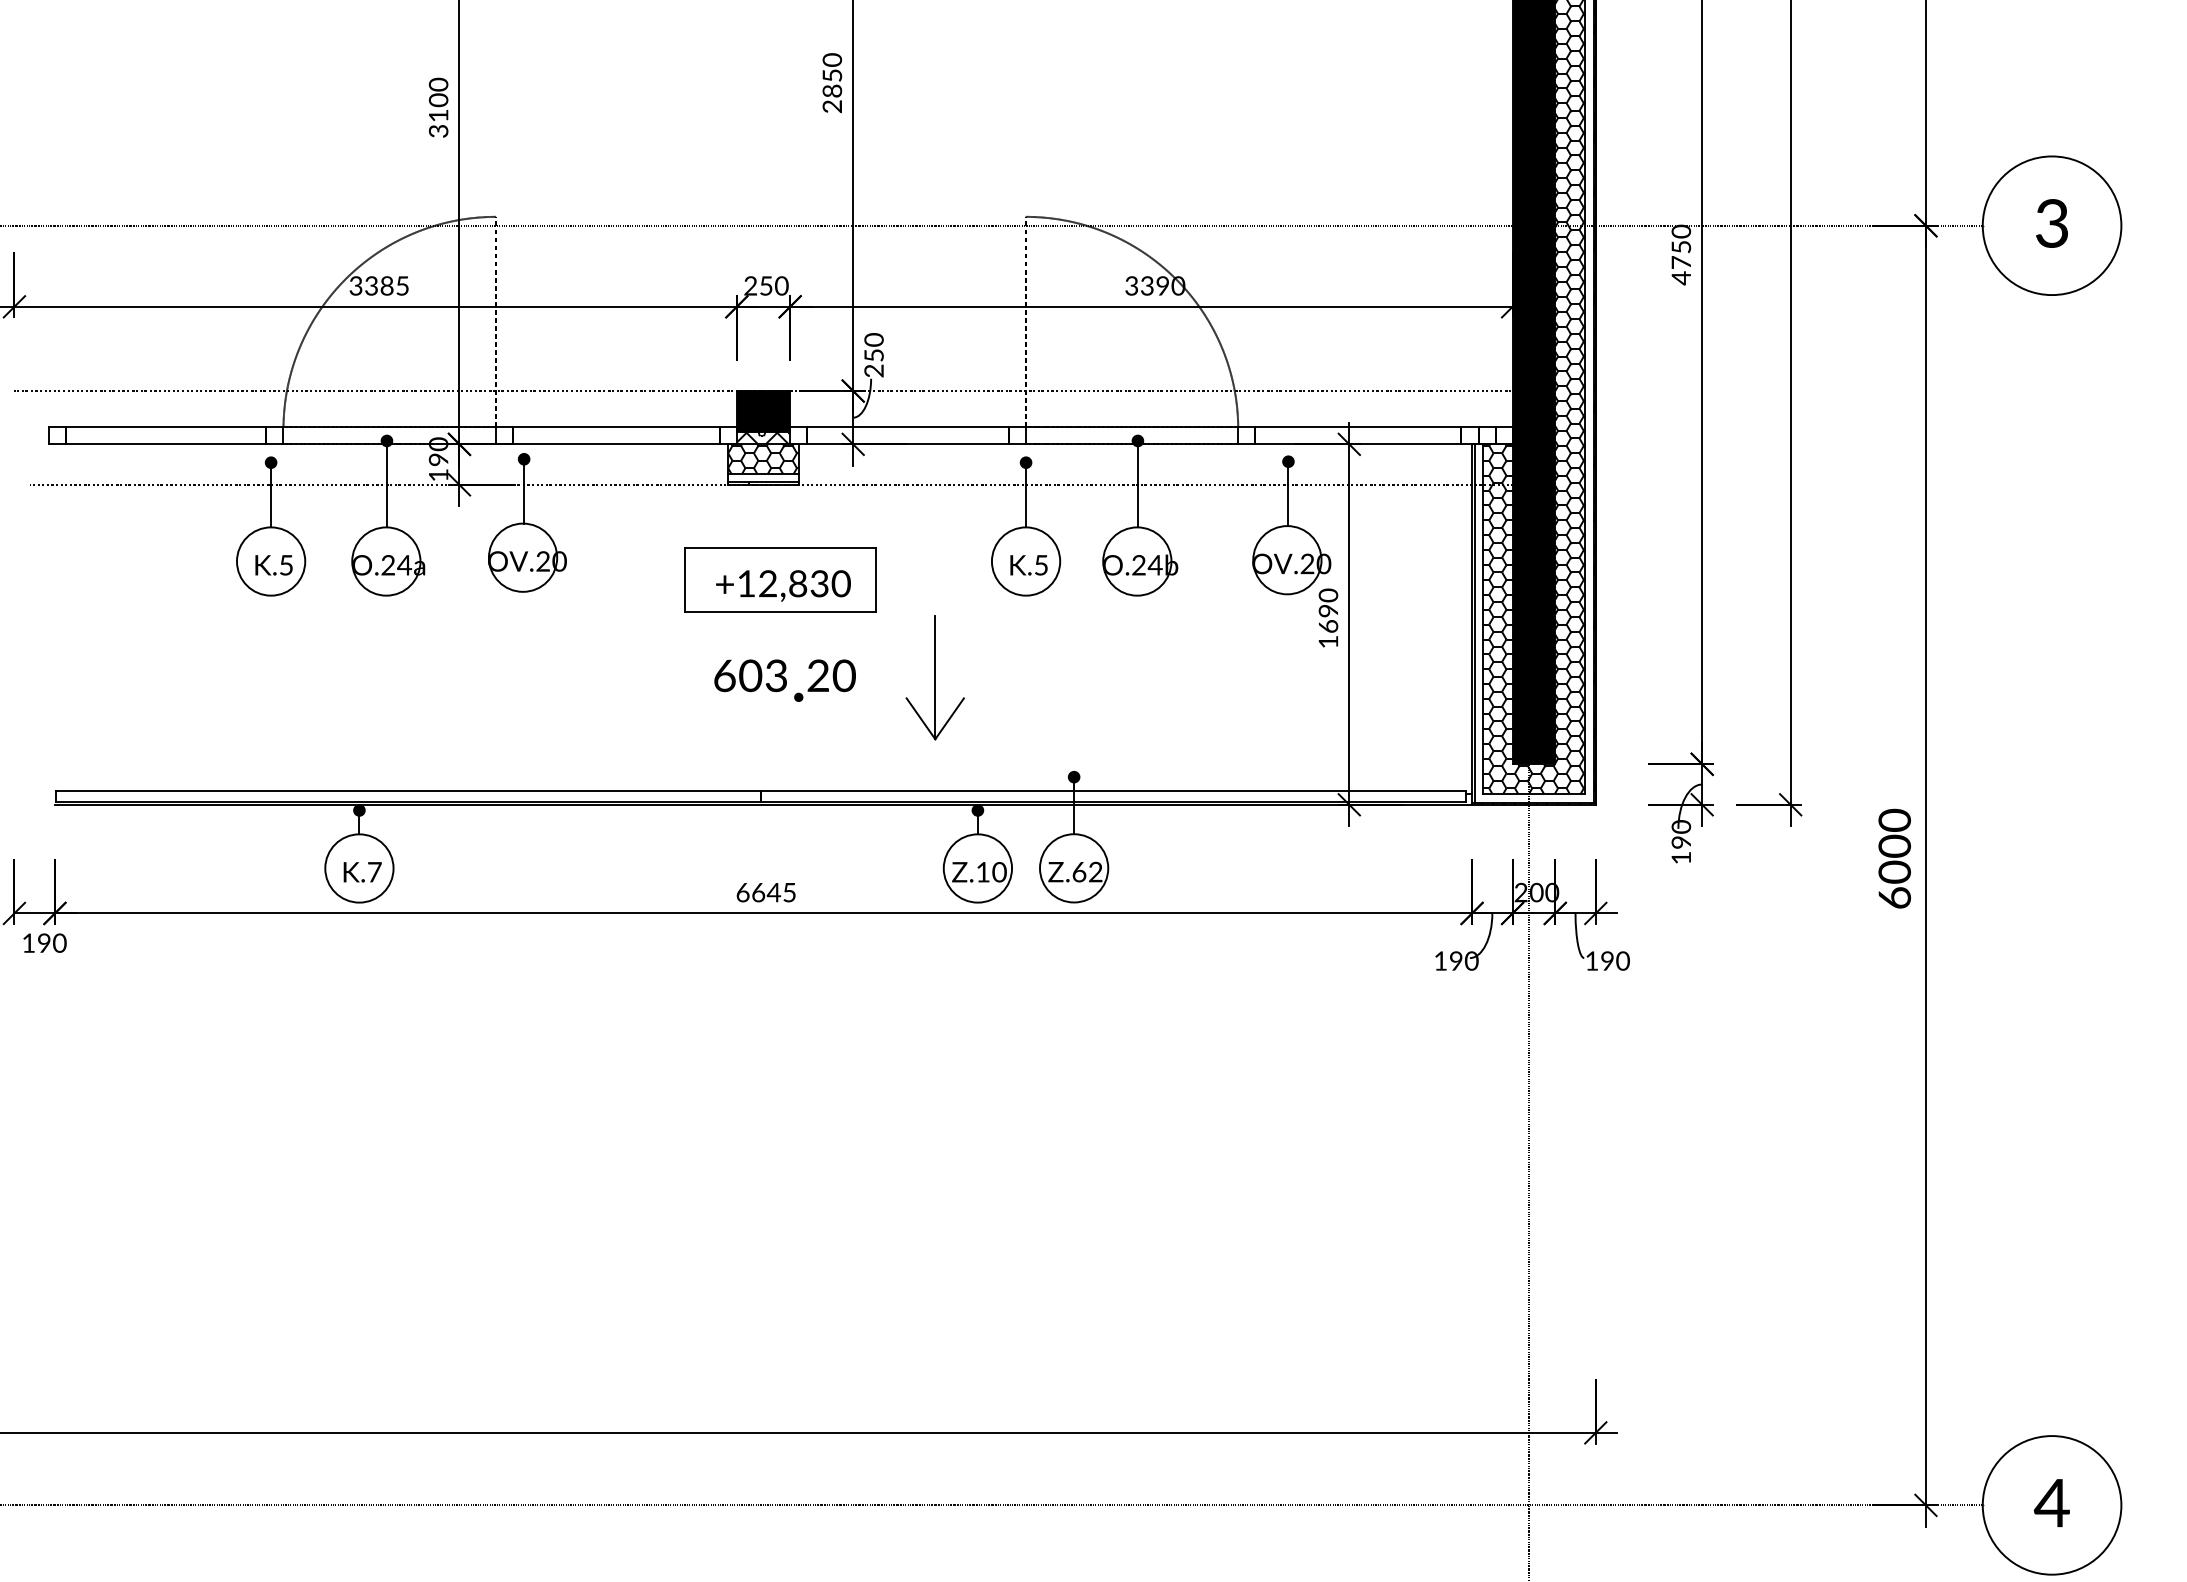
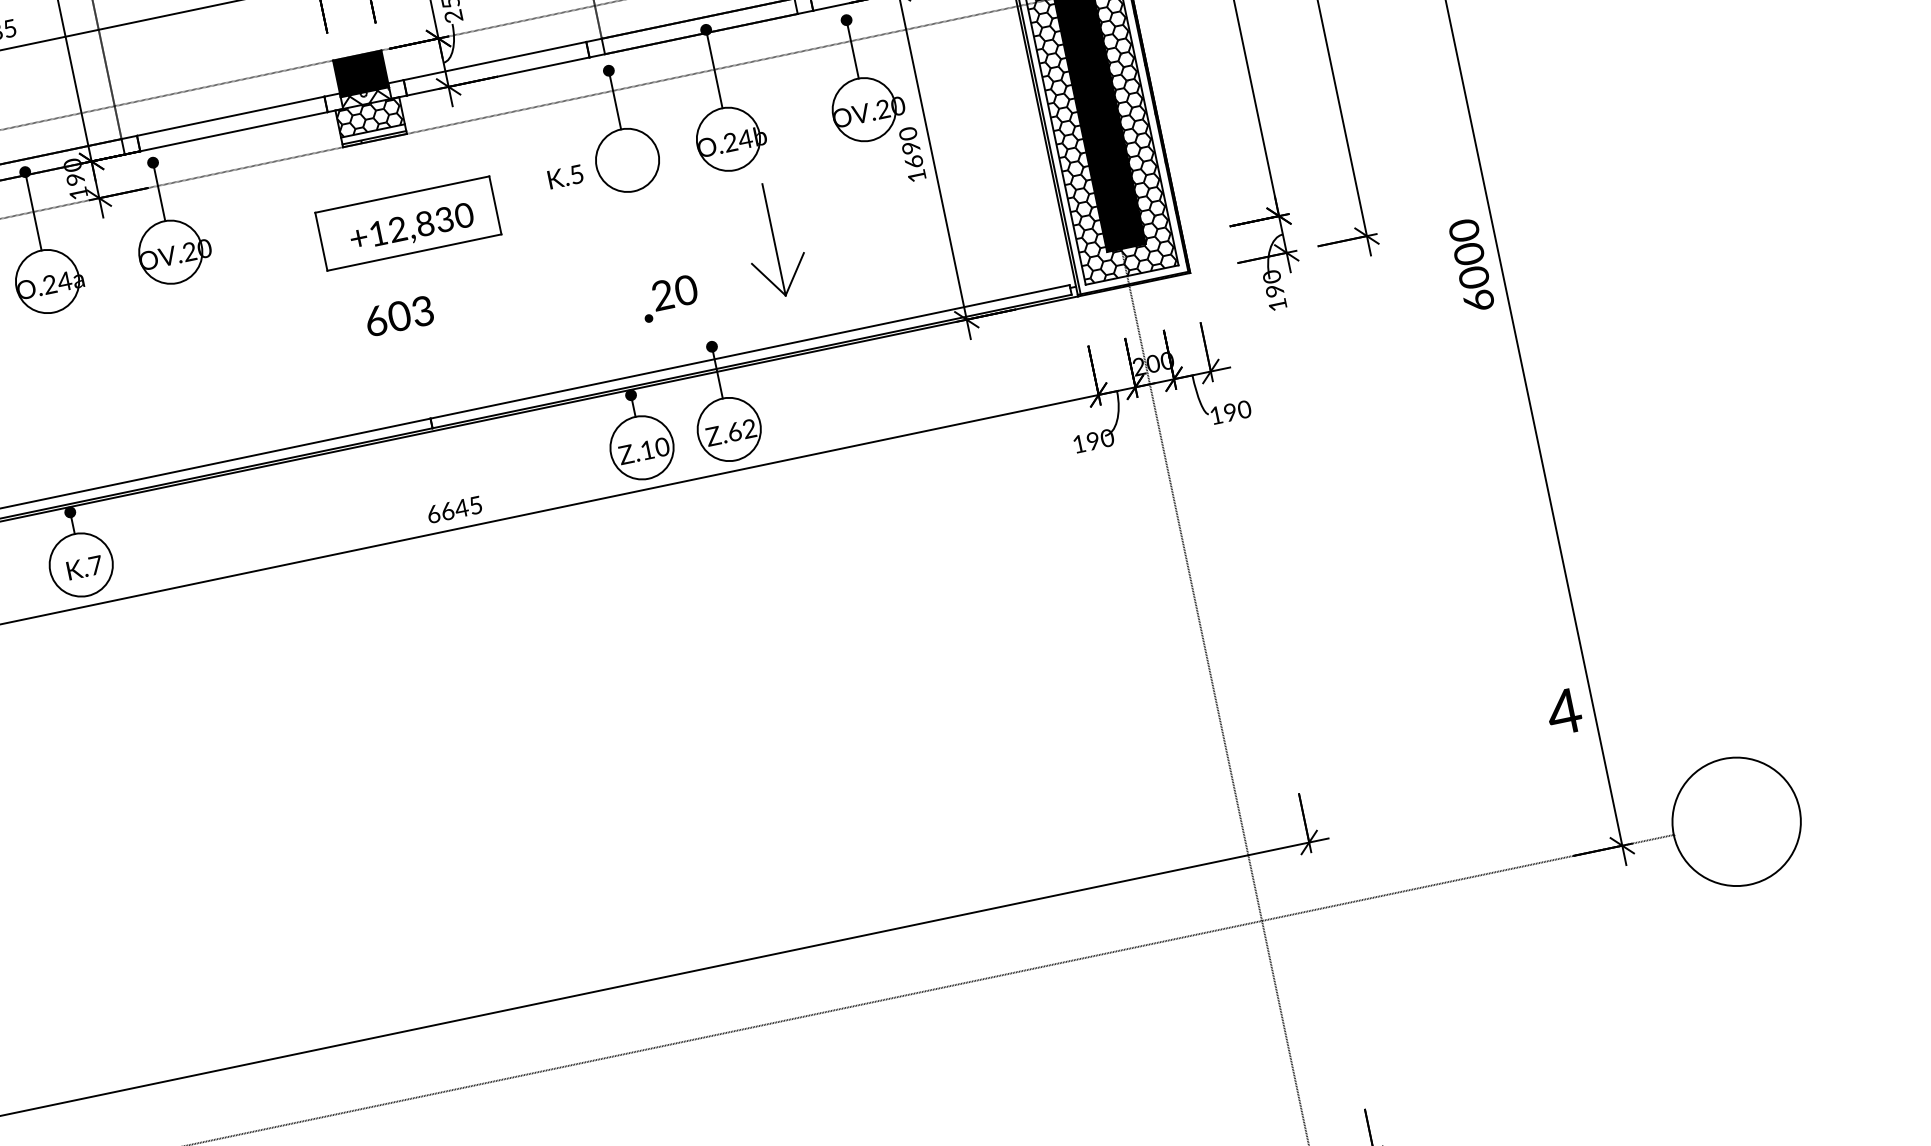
text: (1028, 565) -> (565, 177), moved
part: (934, 677) -> (773, 239), moved
text: (824, 680) -> (669, 298), moved
text: (2051, 1503) -> (1563, 712), moved

